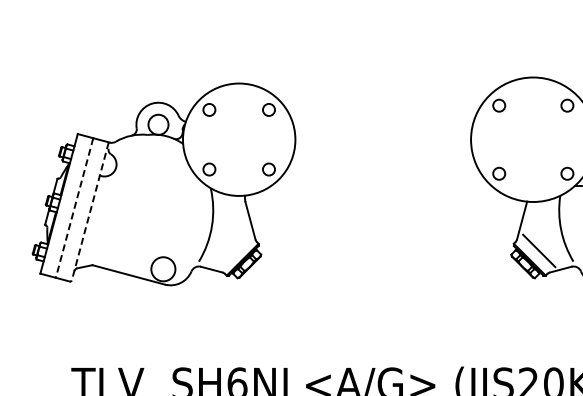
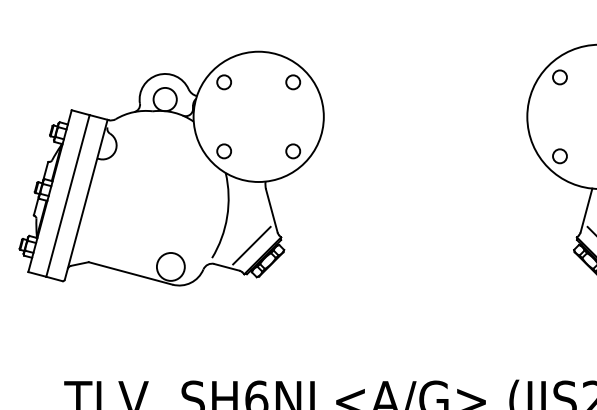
line: (74, 208) -> (67, 196), dashed -> solid
line: (90, 211) -> (86, 199), dashed -> solid
line: (233, 250) -> (252, 245), added

